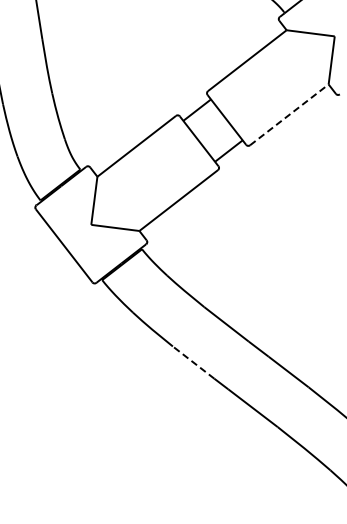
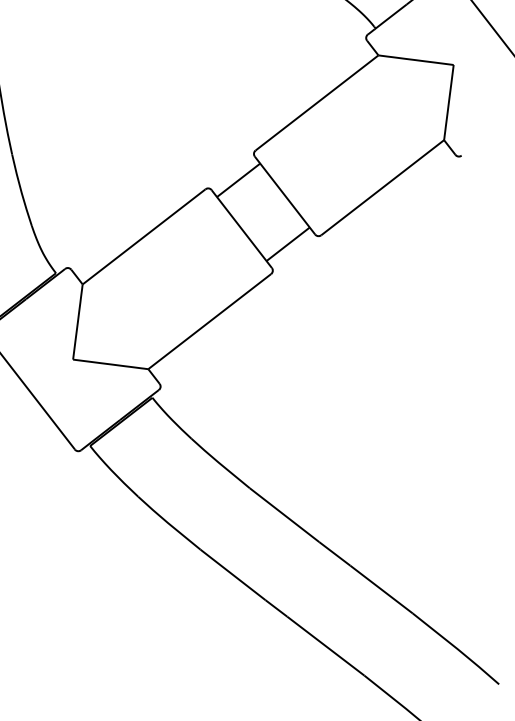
line: (289, 114) -> (382, 187), dashed -> solid
line: (193, 362) -> (232, 574), dashed -> solid

